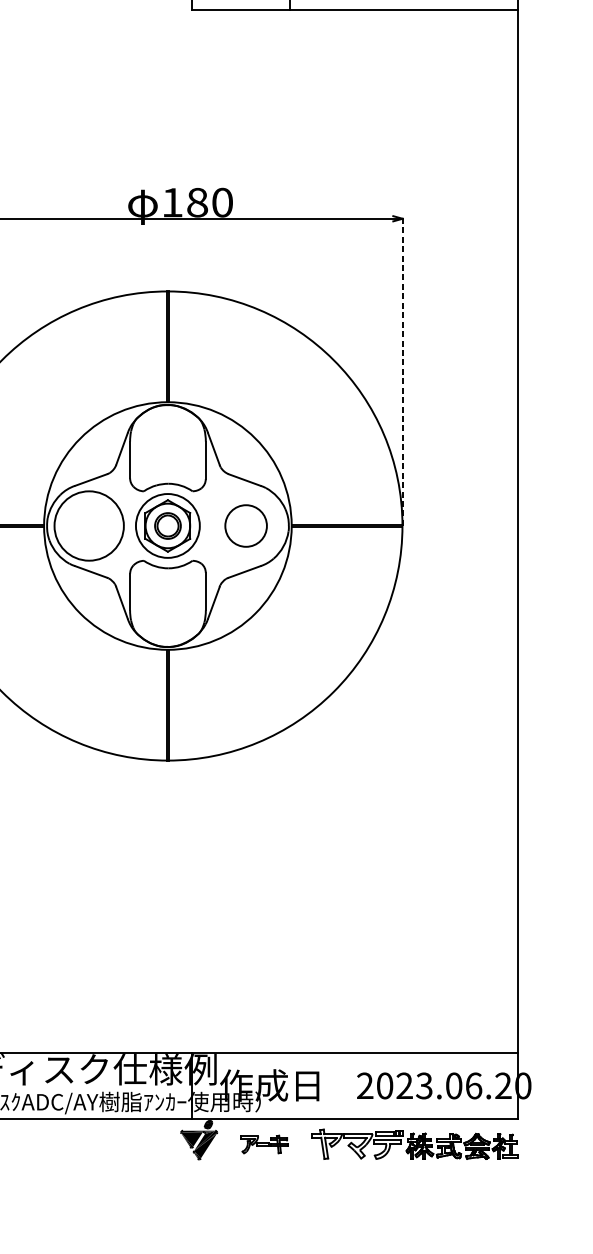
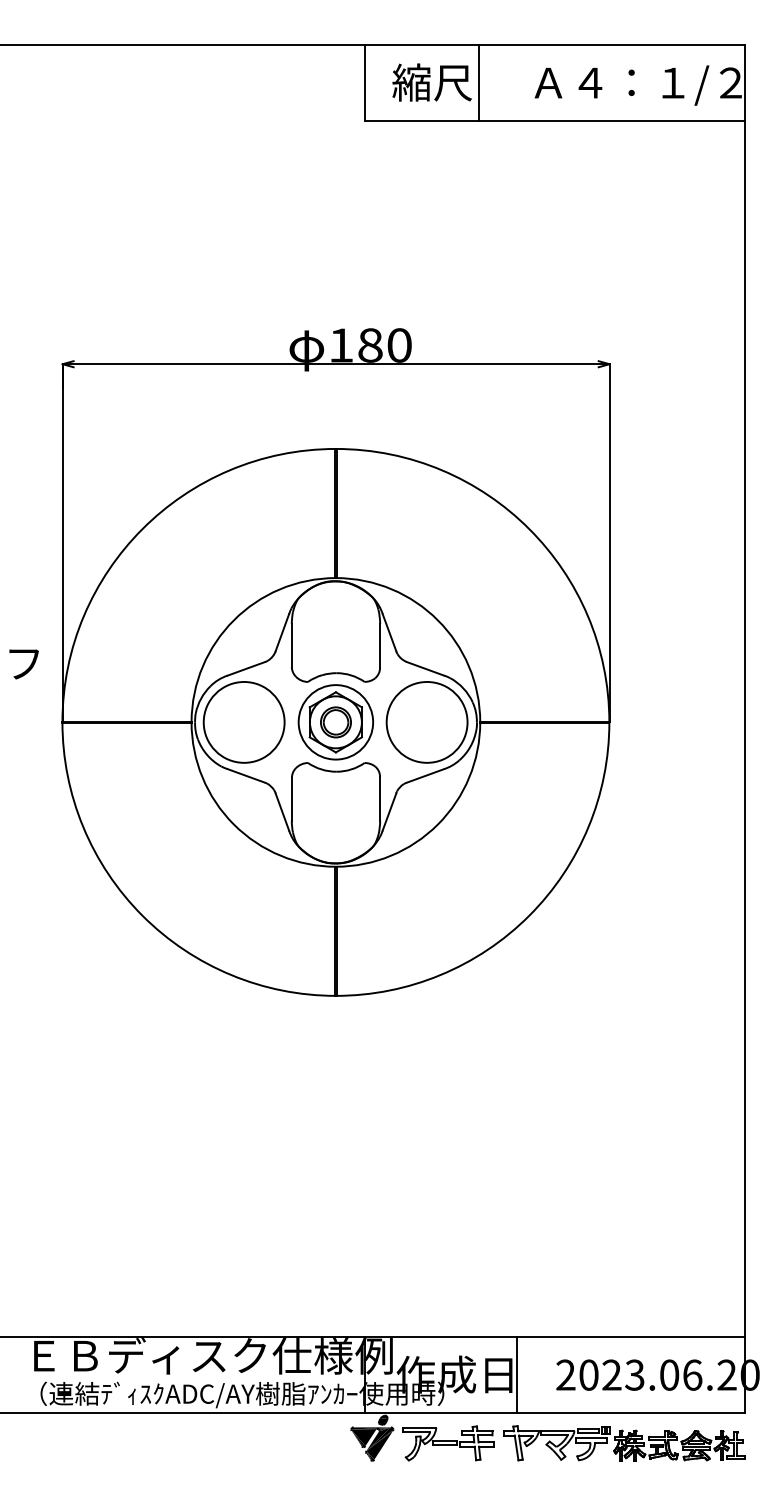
line: (402, 372) -> (609, 543), dashed -> solid
circle: (245, 525) -> (426, 721), size x1.67
line: (322, 1086) -> (516, 1375), added
part: (264, 1144) -> (448, 1443), size x1.67

